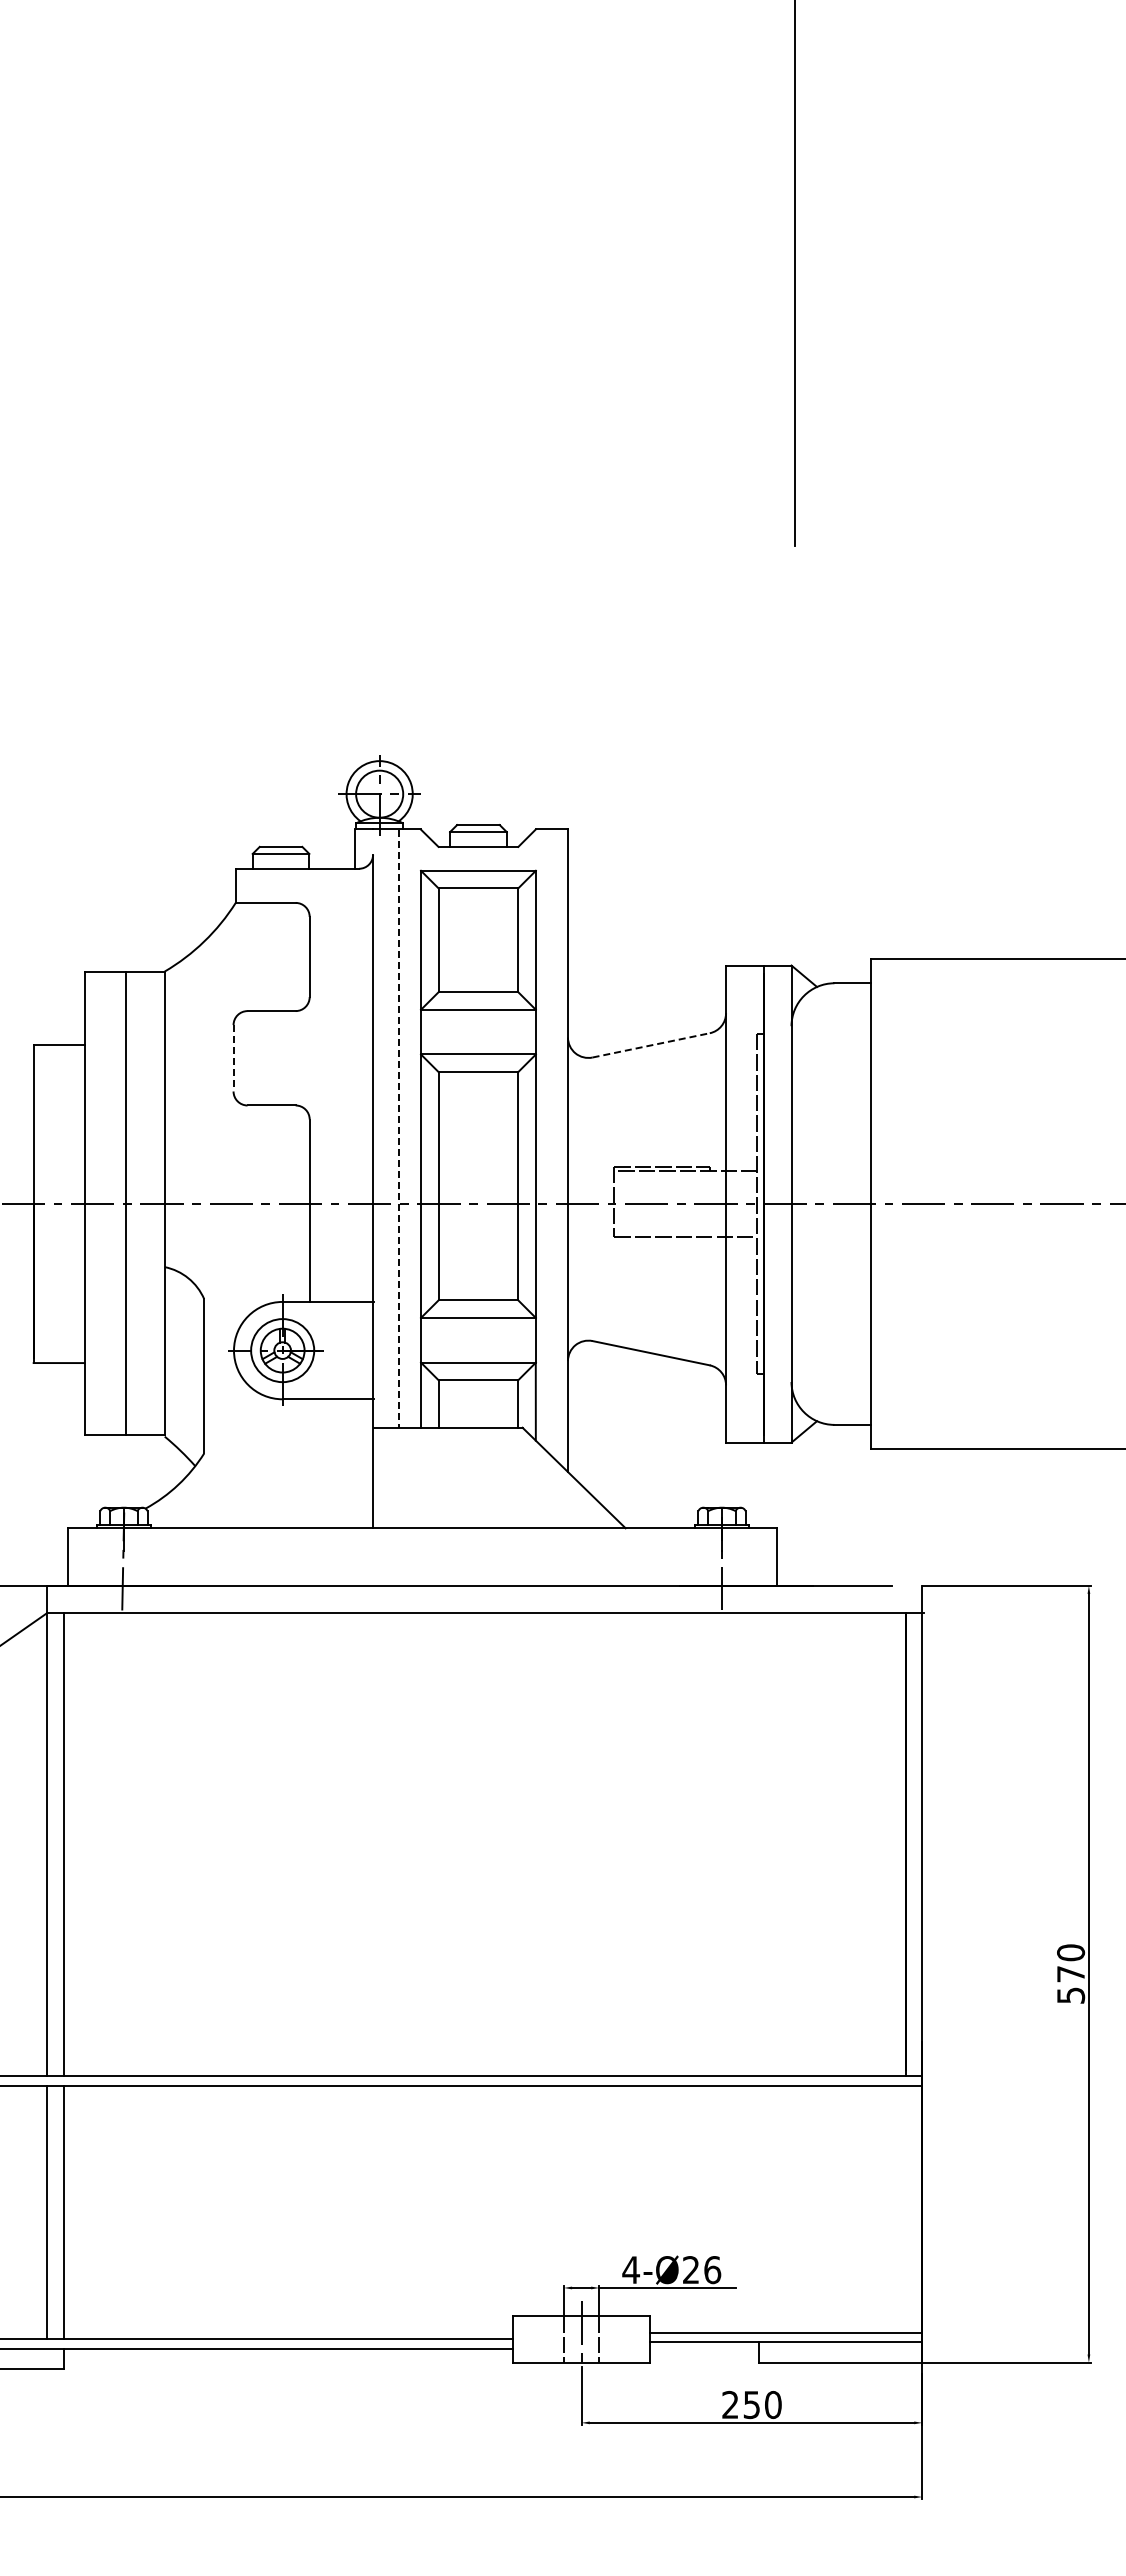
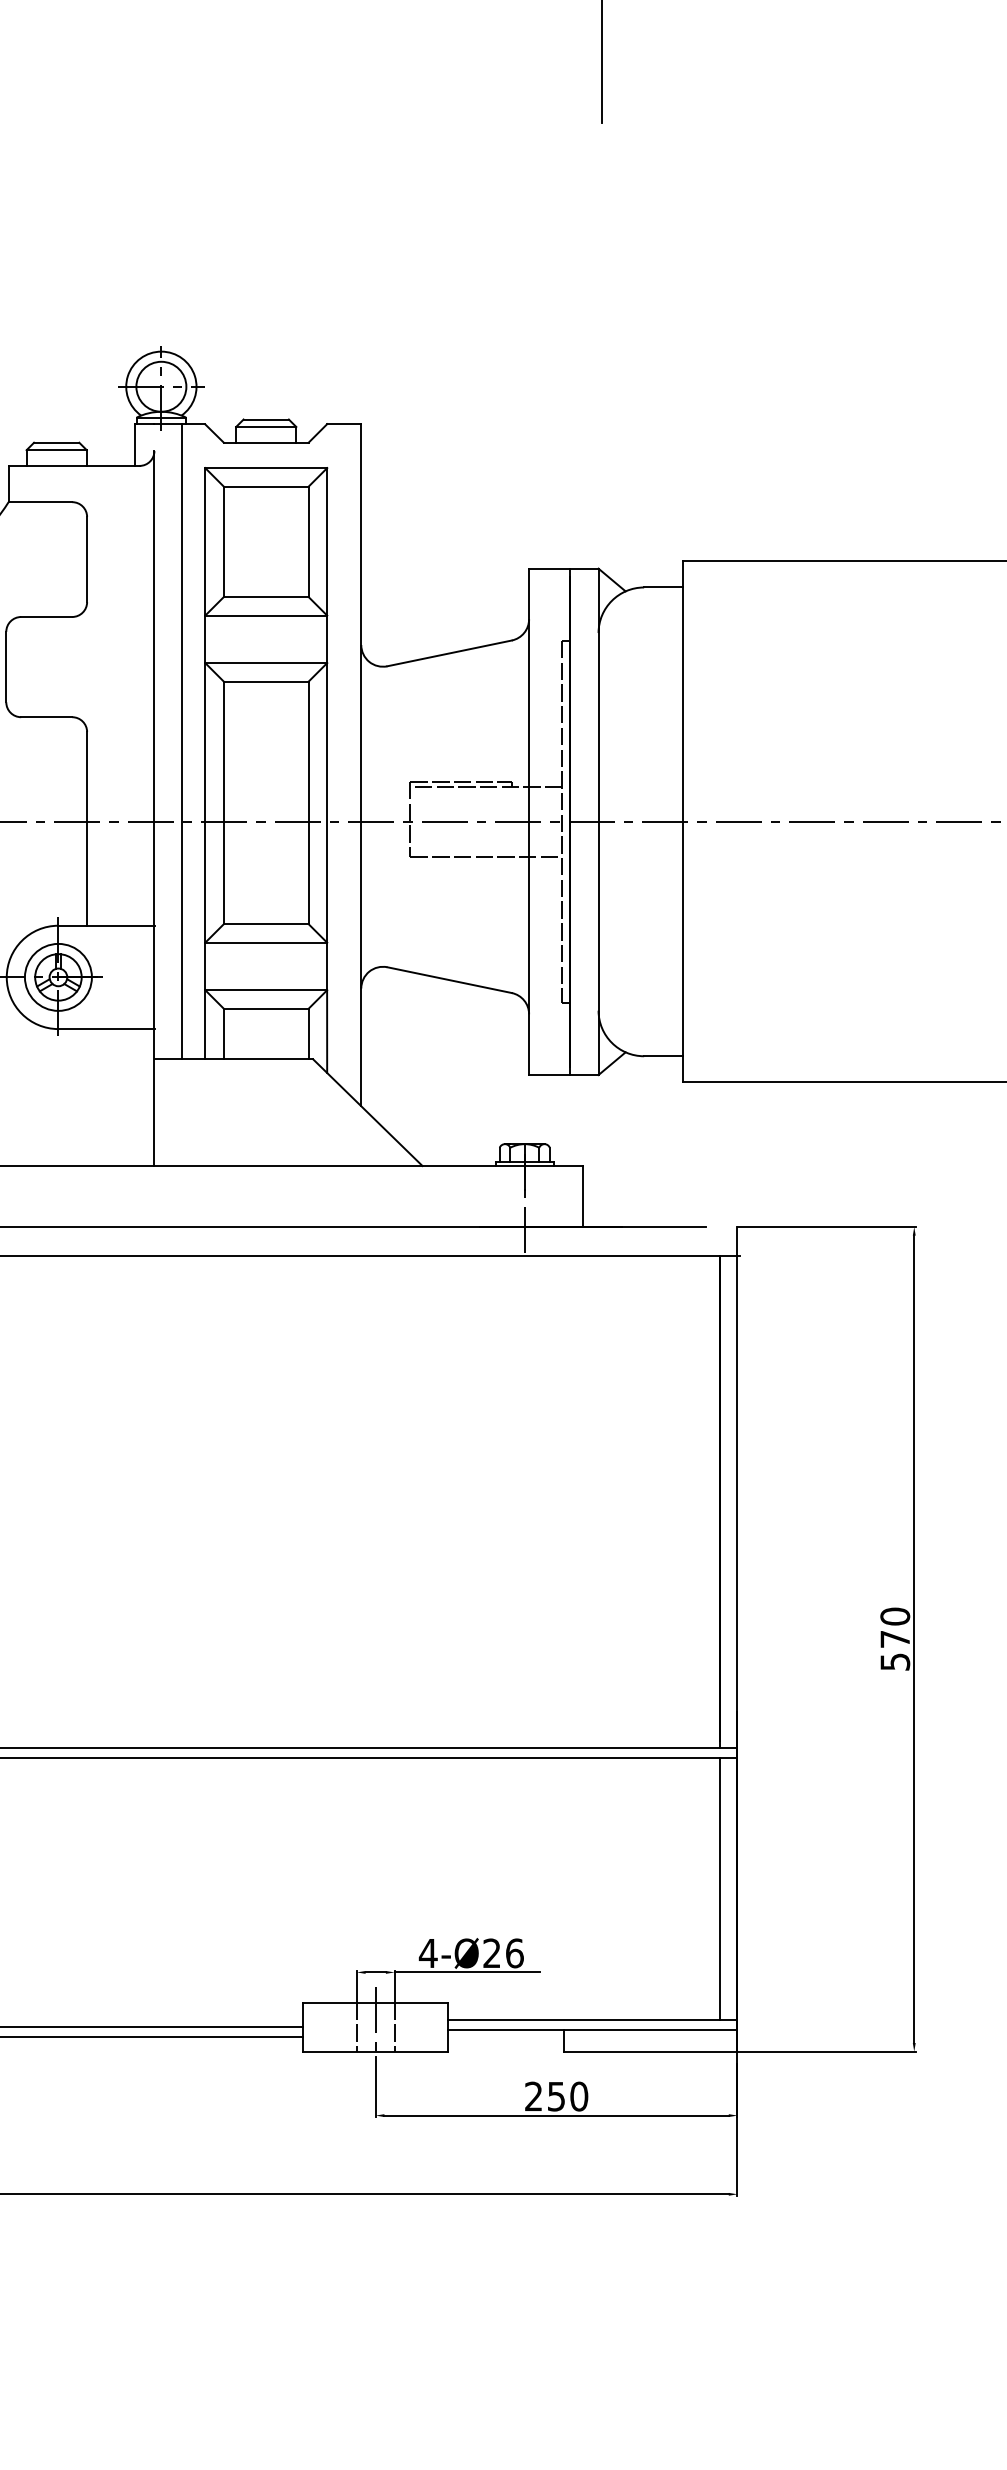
line: (651, 1045) -> (449, 653), dashed -> solid
line: (233, 1058) -> (6, 667), dashed -> solid
line: (399, 1129) -> (182, 742), dashed -> solid
line: (906, 2208) -> (720, 1888), added

